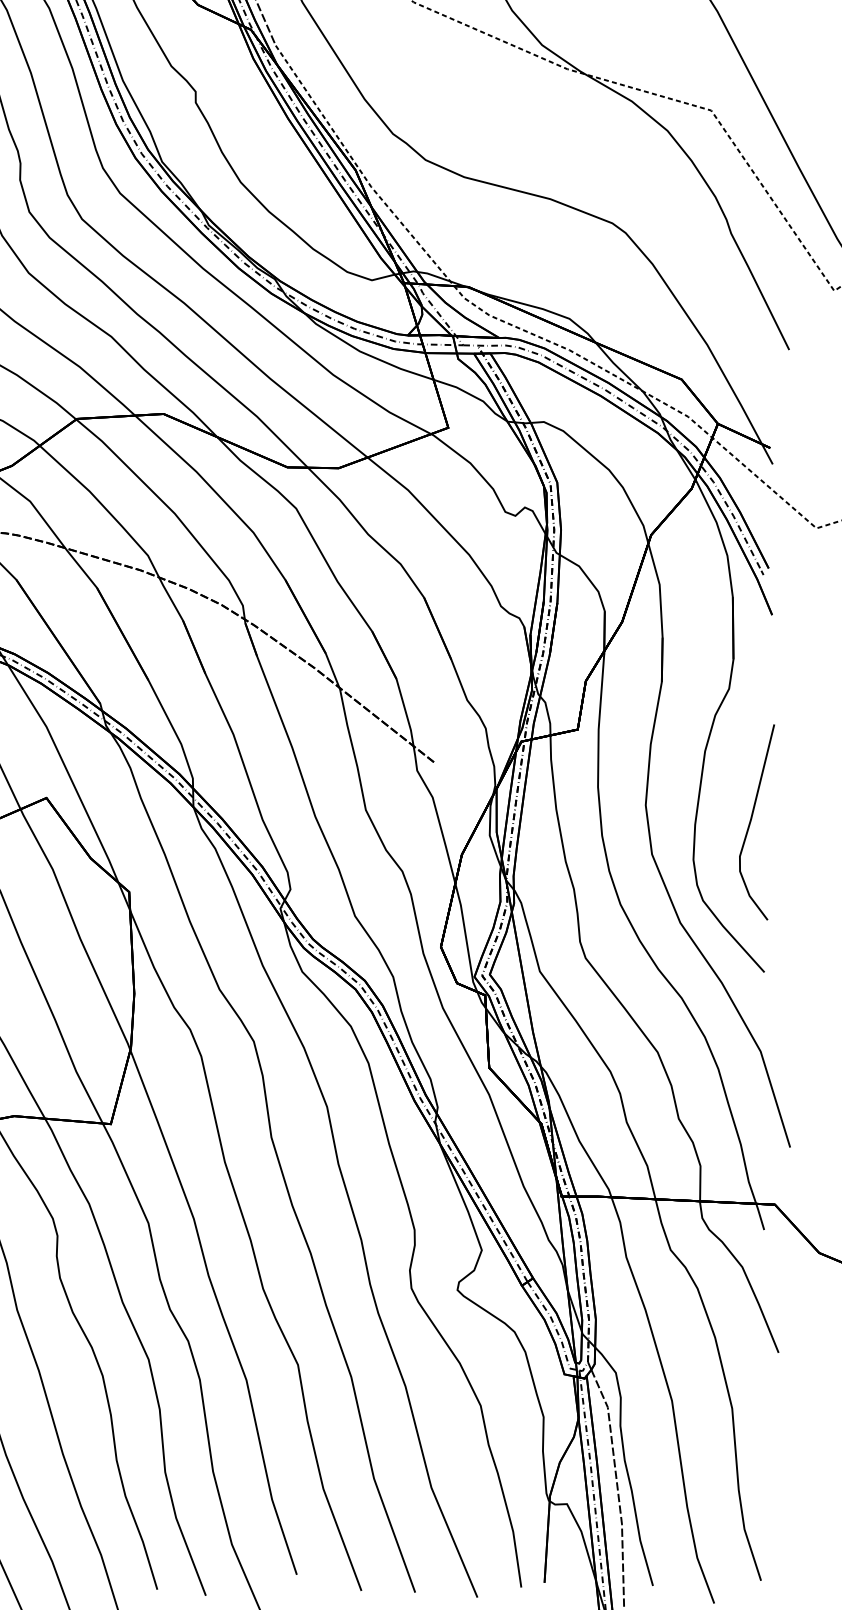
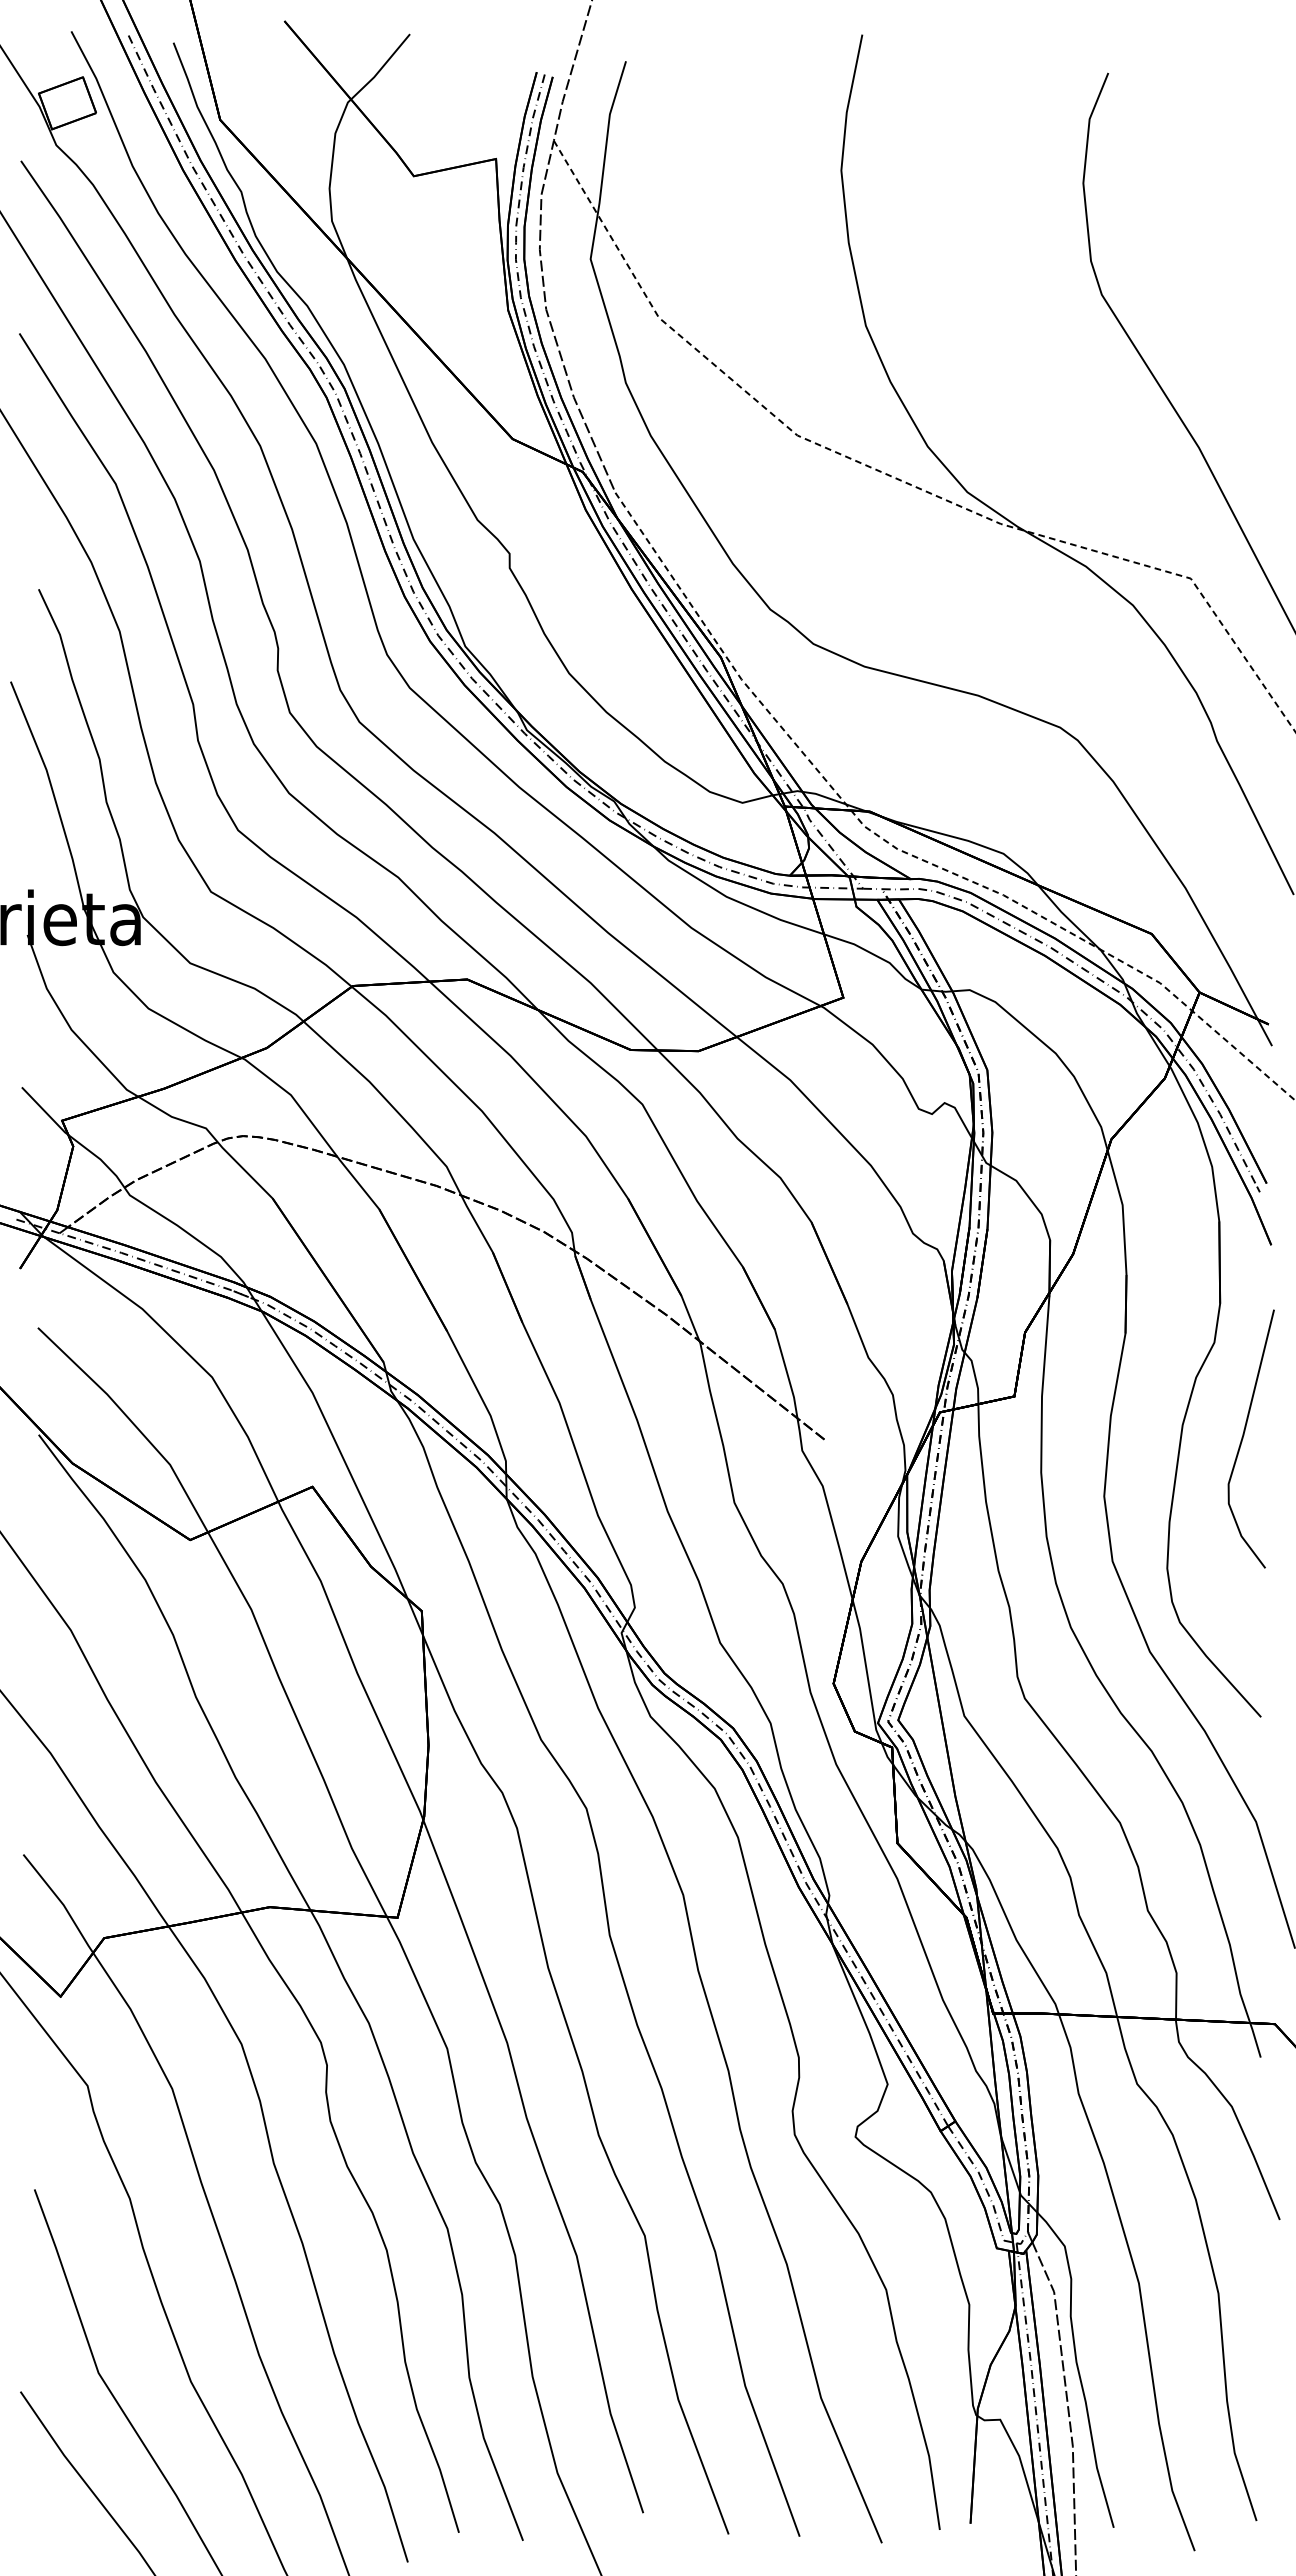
curve: (751, 819) -> (1244, 1435), moved

